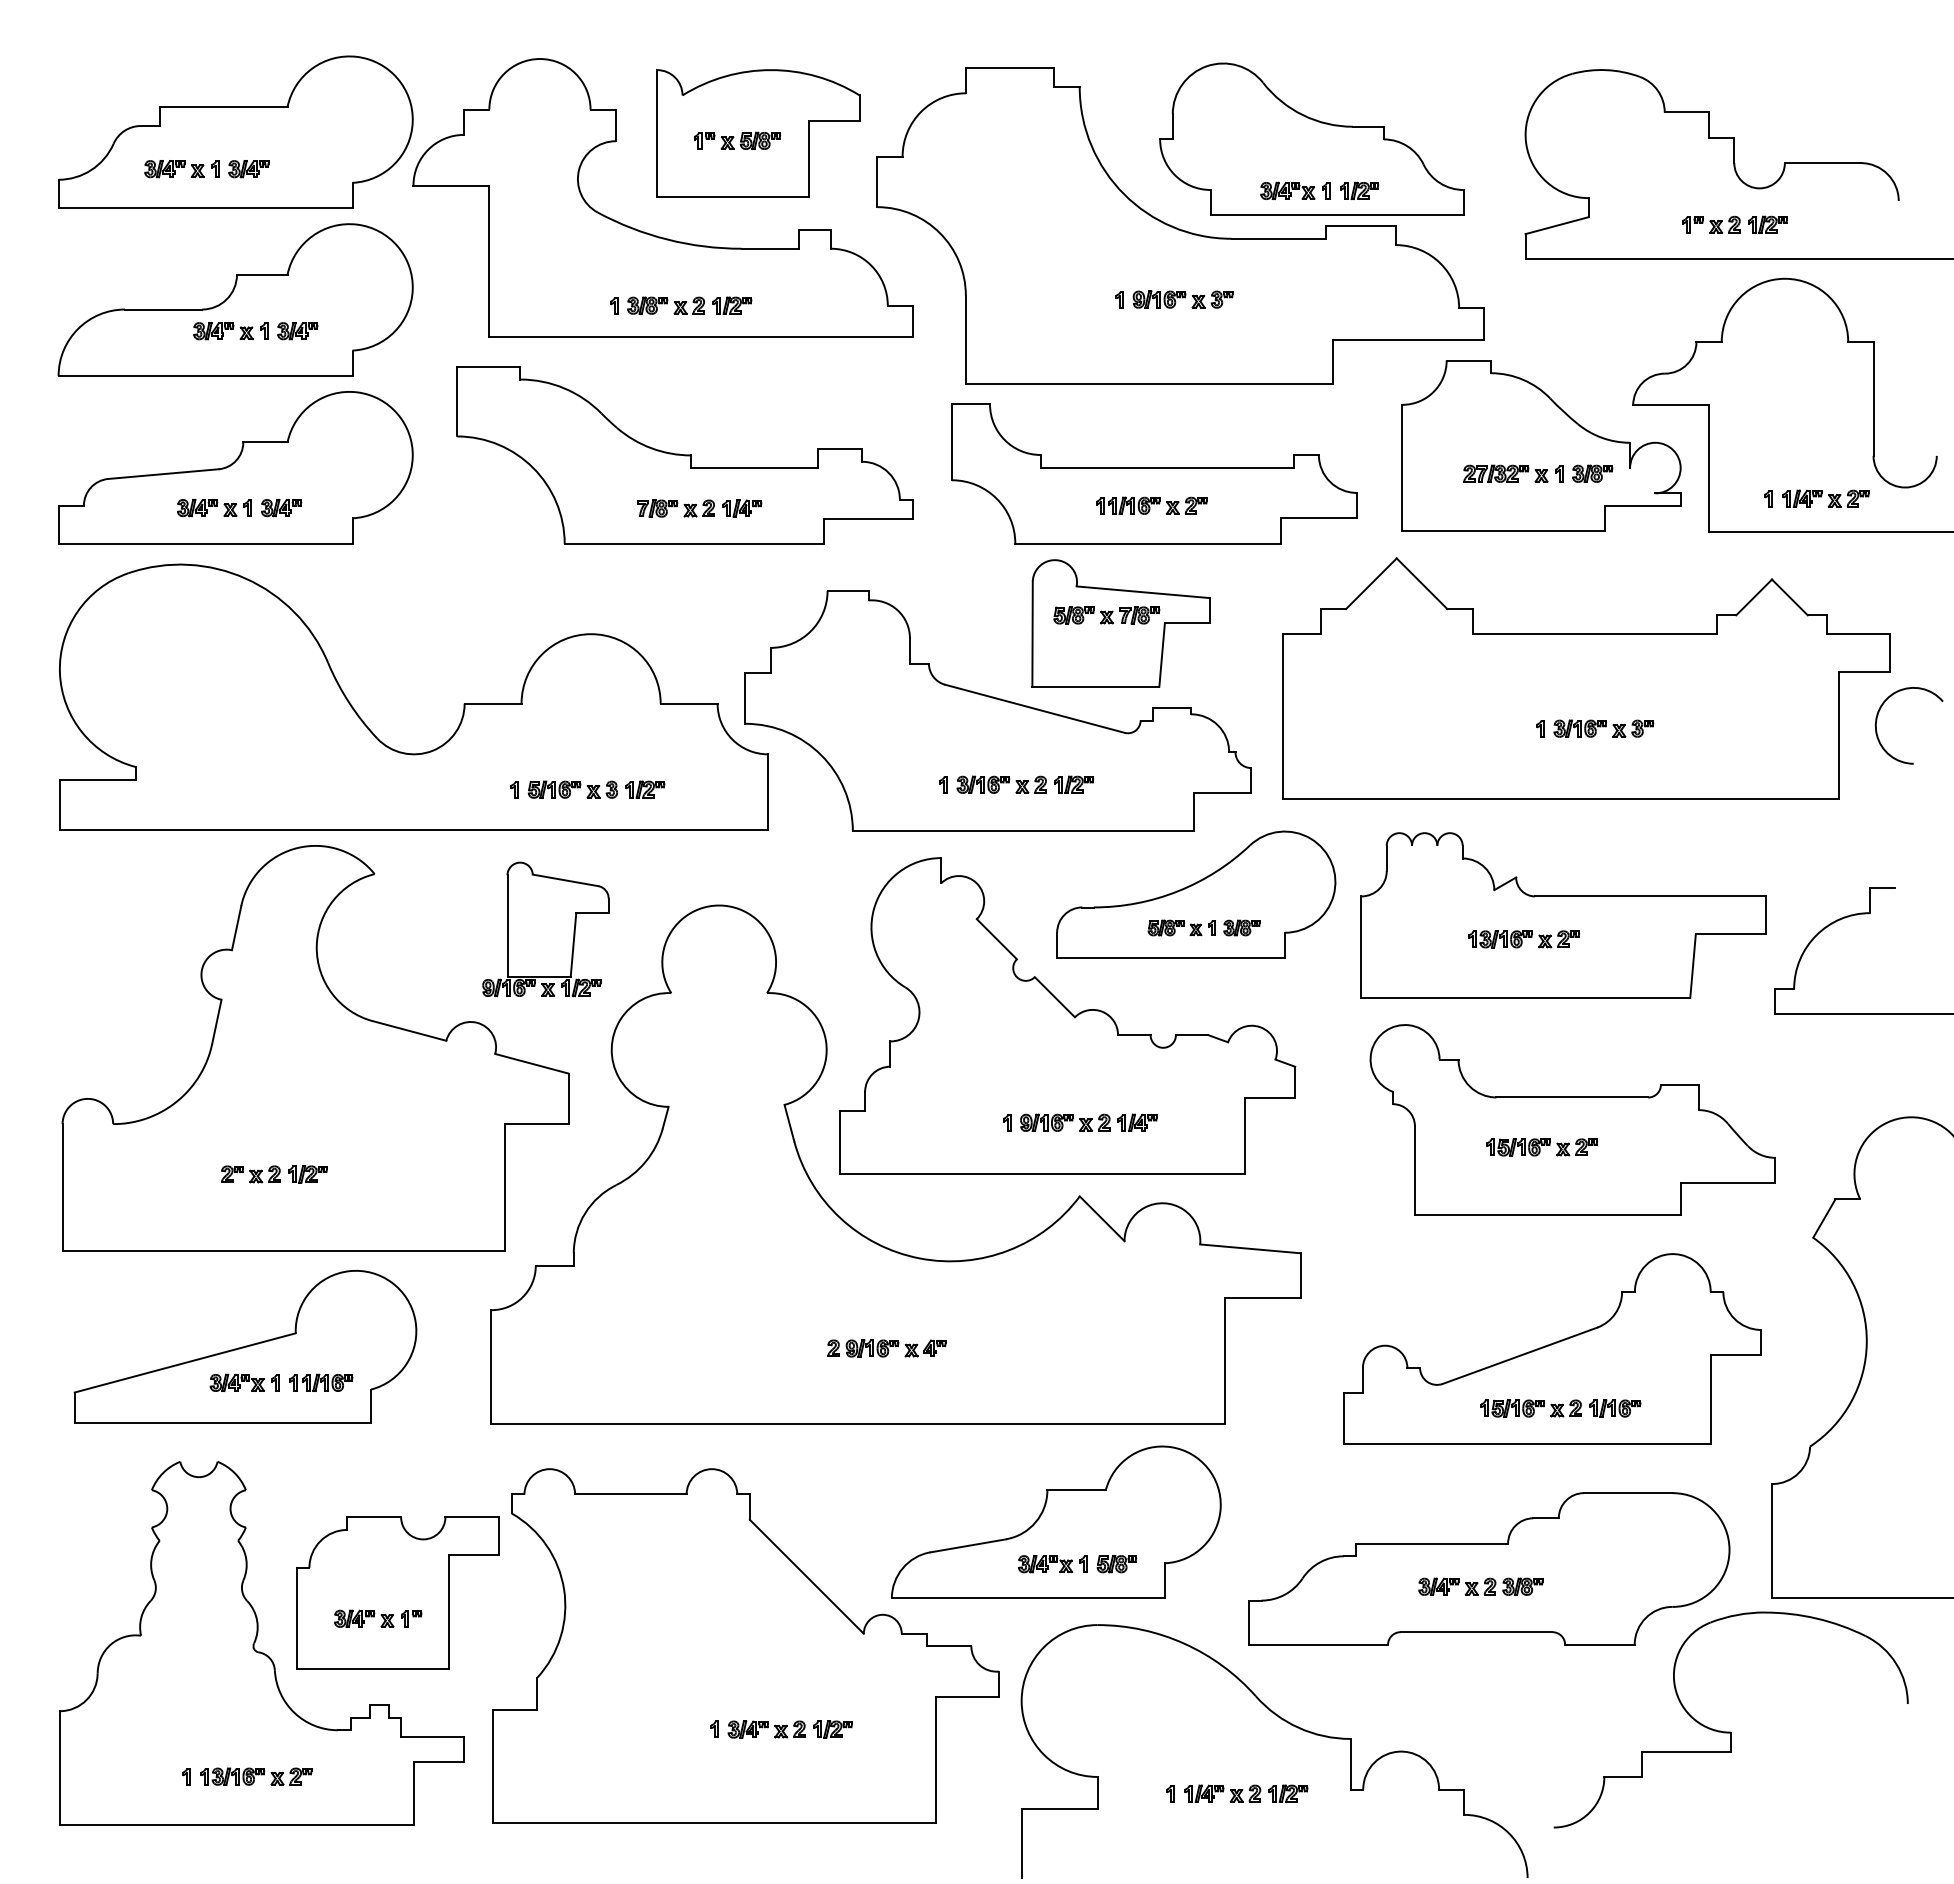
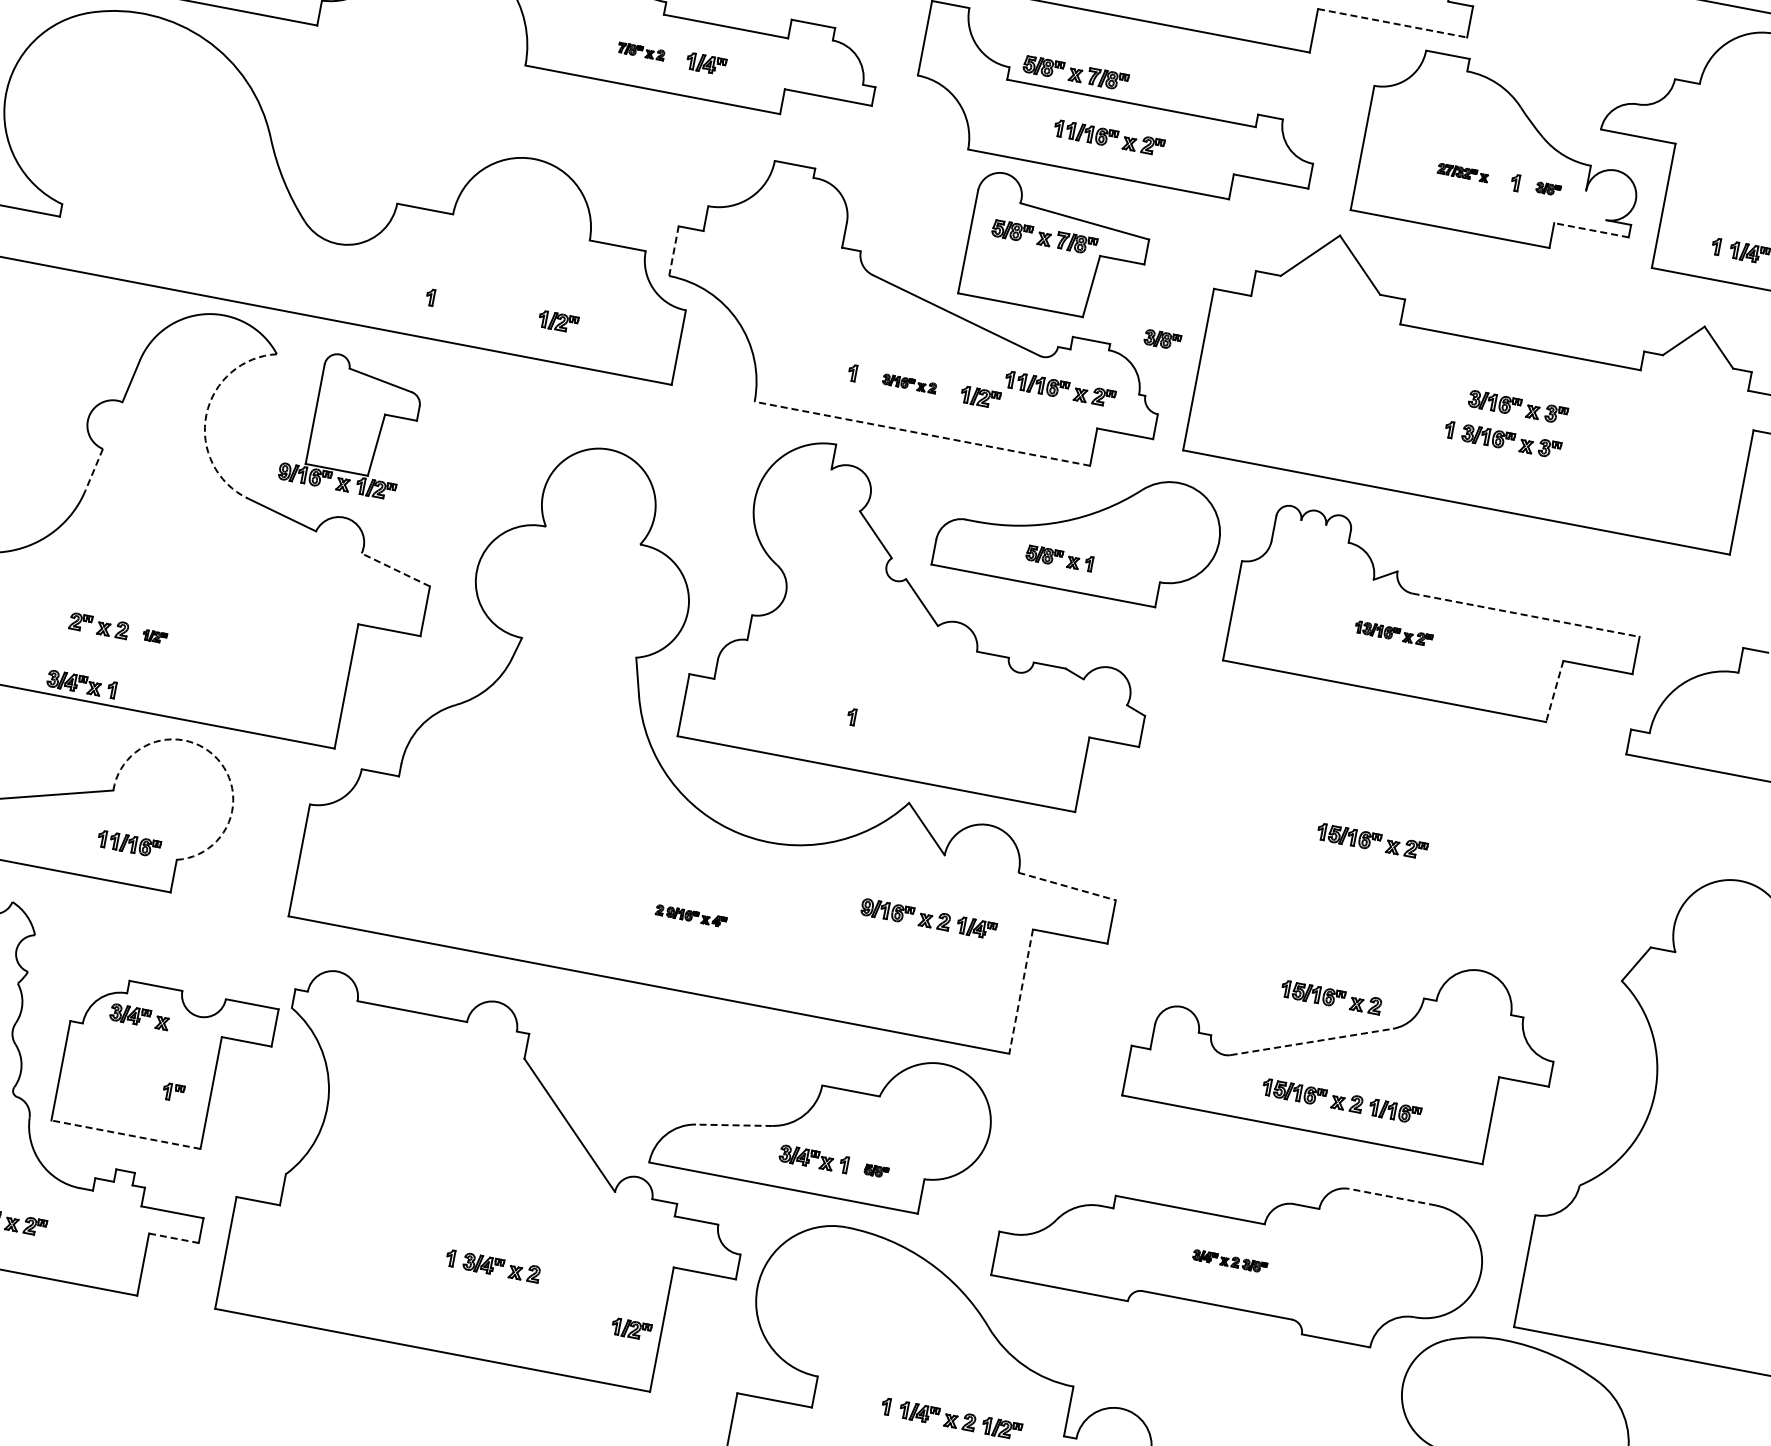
line: (1408, 339) -> (1392, 22), solid -> dashed
part: (1106, 448) -> (1075, 73), added
part: (1505, 473) -> (1462, 172), size x0.6
part: (1592, 473) -> (1548, 188), size x0.6
line: (1642, 506) -> (1591, 230), solid -> dashed
part: (675, 508) -> (640, 51), size x0.6
part: (1603, 693) -> (1517, 407), added
line: (745, 698) -> (674, 251), solid -> dashed
part: (1150, 761) -> (1060, 388), added
part: (1001, 784) -> (909, 383), size x0.6
part: (572, 789) -> (487, 308), removed
line: (1023, 831) -> (922, 433), solid -> dashed
line: (1650, 896) -> (1525, 615), solid -> dashed
part: (1241, 927) -> (1162, 339), moved
part: (545, 929) -> (351, 424), moved
part: (1524, 939) -> (1394, 633), size x0.7
arc: (316, 947) -> (206, 415), solid -> dashed
line: (1693, 965) -> (1555, 691), solid -> dashed
line: (216, 1021) -> (93, 469), solid -> dashed
line: (531, 1063) -> (395, 569), solid -> dashed
part: (1572, 1119) -> (1407, 819), removed
part: (1088, 1122) -> (928, 918), moved
part: (307, 1174) -> (154, 636), size x0.6
line: (1250, 1248) -> (1067, 886), solid -> dashed
arc: (392, 1282) -> (217, 758), solid -> dashed
part: (1530, 1308) -> (1330, 997), added
part: (886, 1348) -> (690, 916), size x0.6
line: (1520, 1355) -> (1312, 1041), solid -> dashed
line: (1225, 1361) -> (1021, 992), solid -> dashed
part: (244, 1382) -> (81, 683), moved
line: (1627, 1493) -> (1391, 1197), solid -> dashed
line: (967, 1545) -> (733, 1124), solid -> dashed
part: (1116, 1564) -> (876, 1171), size x0.6
part: (1480, 1586) -> (1229, 1261), size x0.6
part: (364, 1618) -> (140, 1016), moved
line: (372, 1669) -> (125, 1135), solid -> dashed
part: (832, 1729) -> (631, 1329), moved
line: (439, 1761) -> (174, 1238), solid -> dashed

